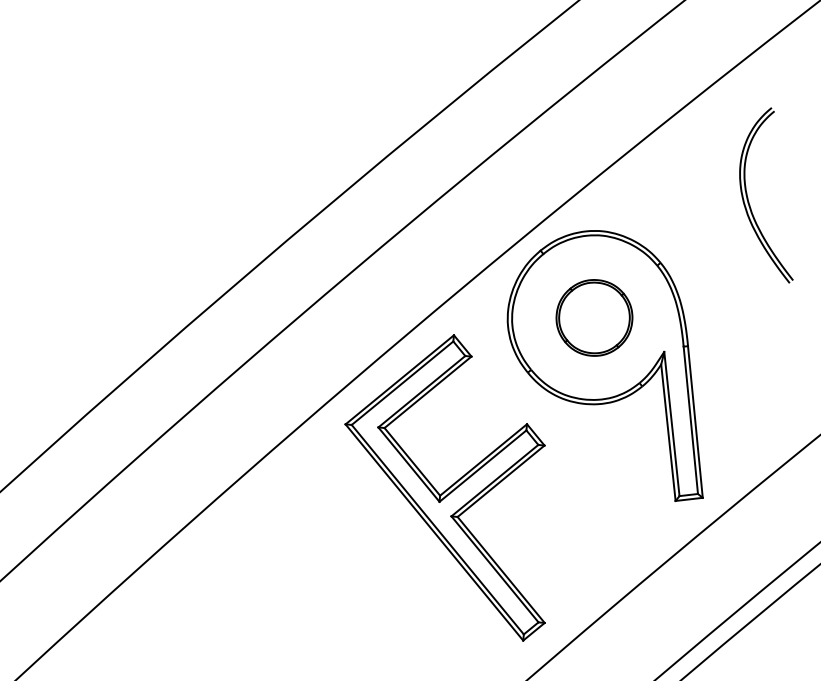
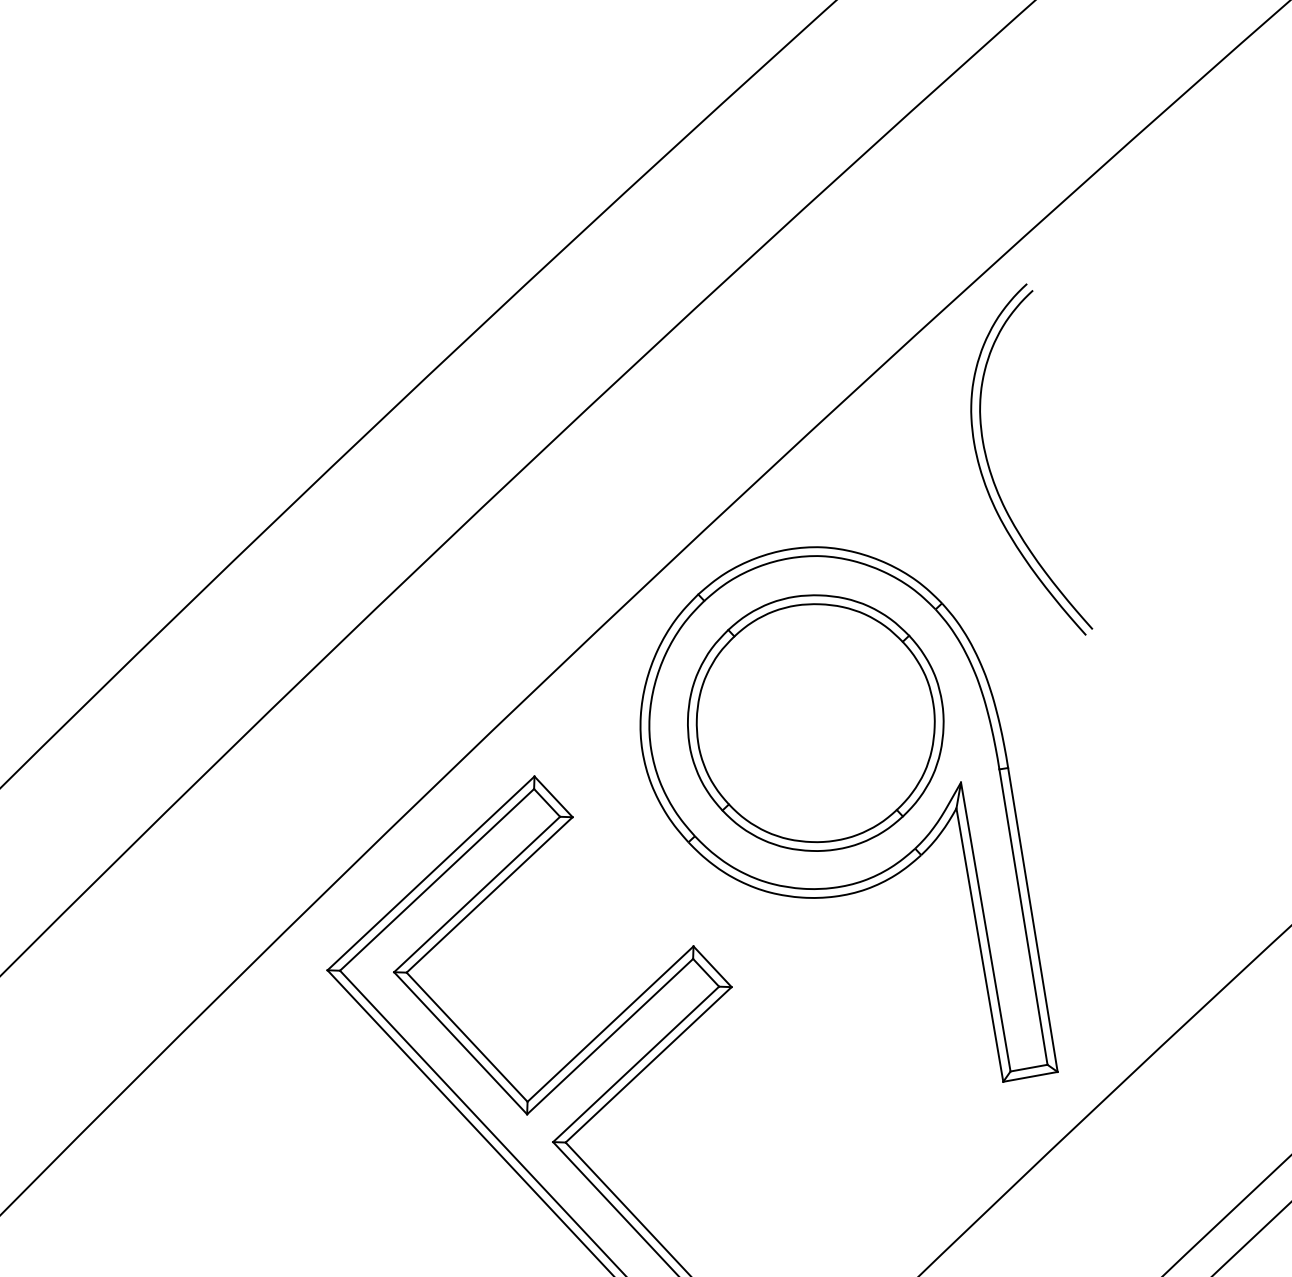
part: (749, 201) -> (994, 475), moved
part: (594, 317) -> (815, 722), size x1.67

